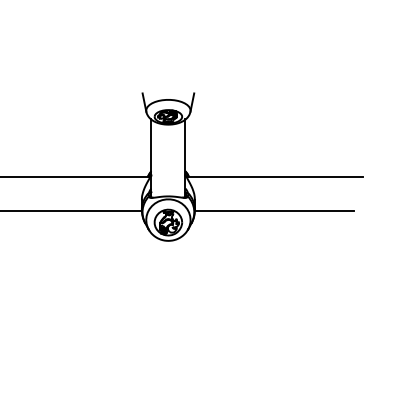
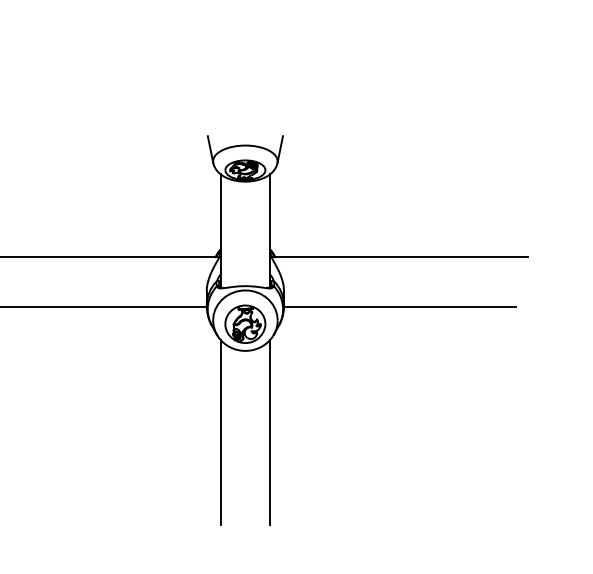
line: (151, 296) -> (220, 431), added
line: (185, 296) -> (270, 431), added

